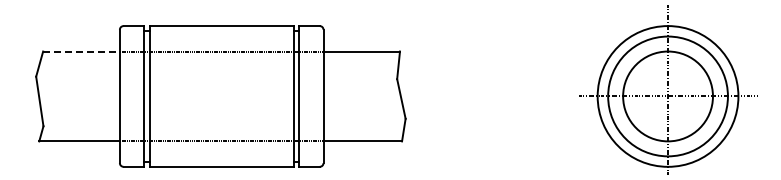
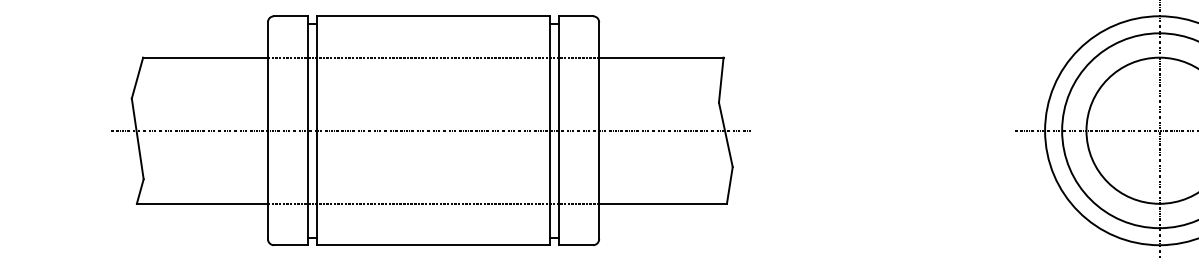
line: (82, 51) -> (207, 57), dashed -> solid
line: (219, 96) -> (429, 130), added

